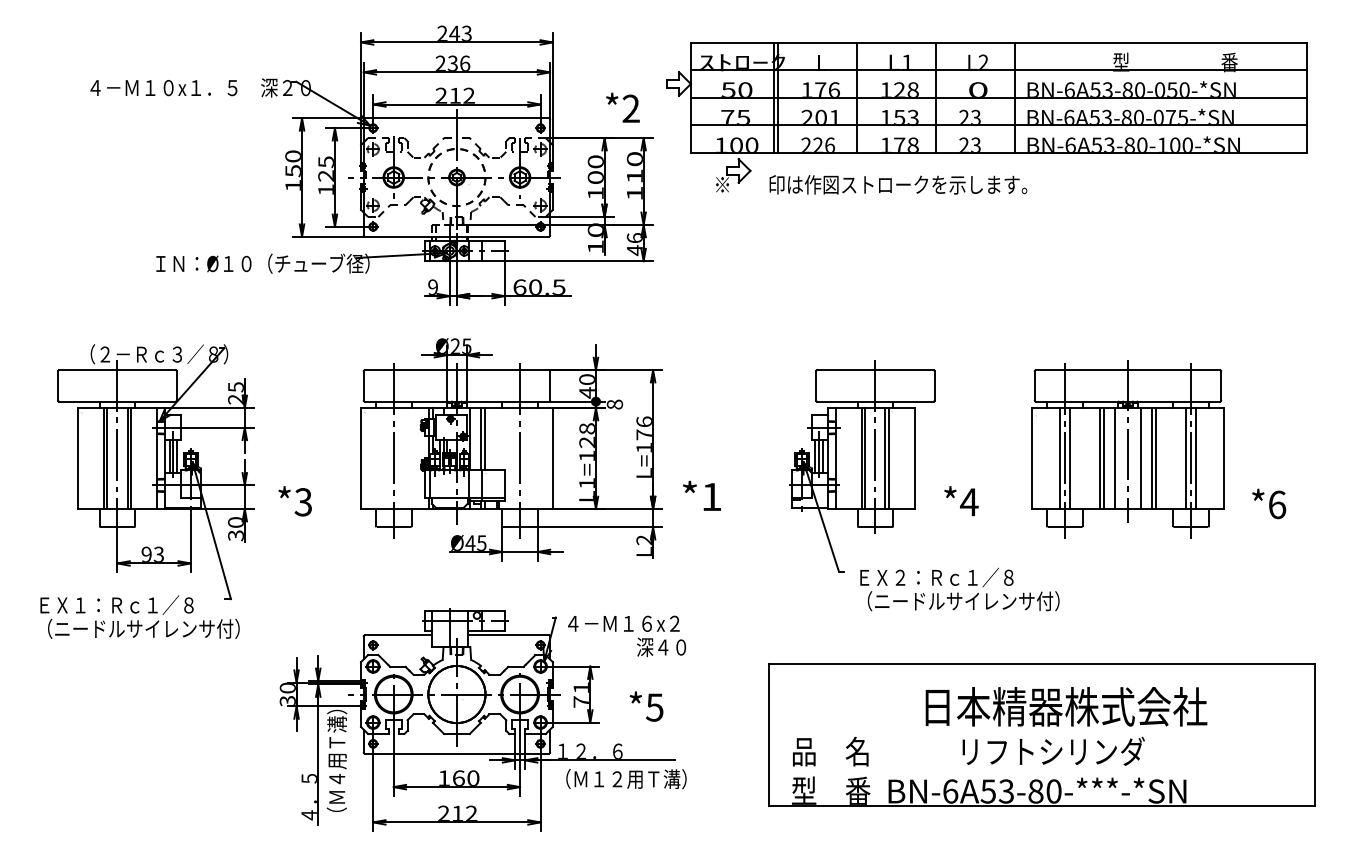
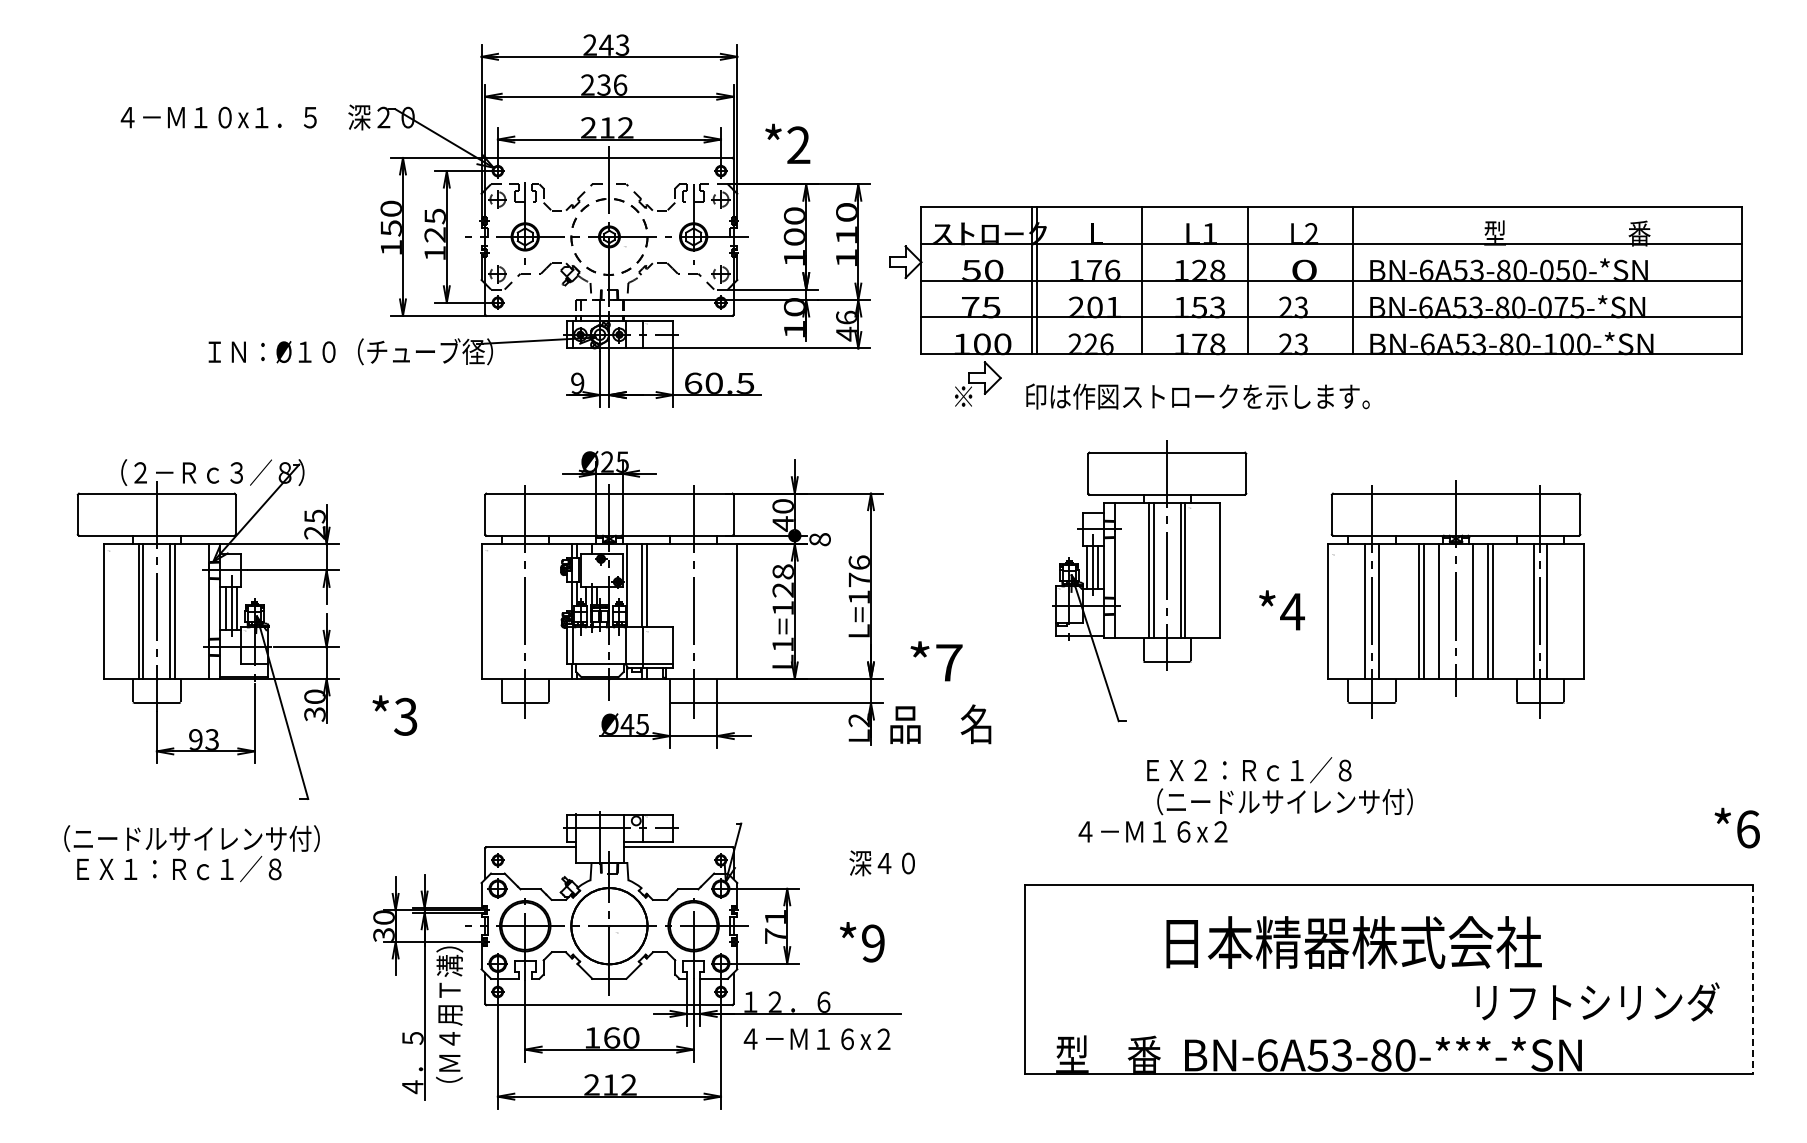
text: (622, 107) -> (787, 143), moved
part: (986, 117) -> (1315, 307), moved
part: (1127, 449) -> (1455, 599), moved
part: (862, 466) -> (1149, 581), moved
text: (712, 496) -> (949, 662), *1 -> *7
text: (294, 501) -> (394, 715), moved
text: (961, 501) -> (1281, 610), moved
text: (1268, 503) -> (1736, 827), moved
text: (117, 605) -> (179, 869), moved
text: (623, 623) -> (1152, 831), moved
text: (1066, 706) -> (1353, 942), moved
text: (654, 707) -> (872, 943), *5 -> *9
line: (1314, 734) -> (1752, 979), solid -> dashed
text: (830, 751) -> (940, 724), moved
text: (1053, 751) -> (1597, 1001), moved
text: (621, 778) -> (829, 1038), （Ｍ１２用Ｔ溝） -> ４－Ｍ１６x２

